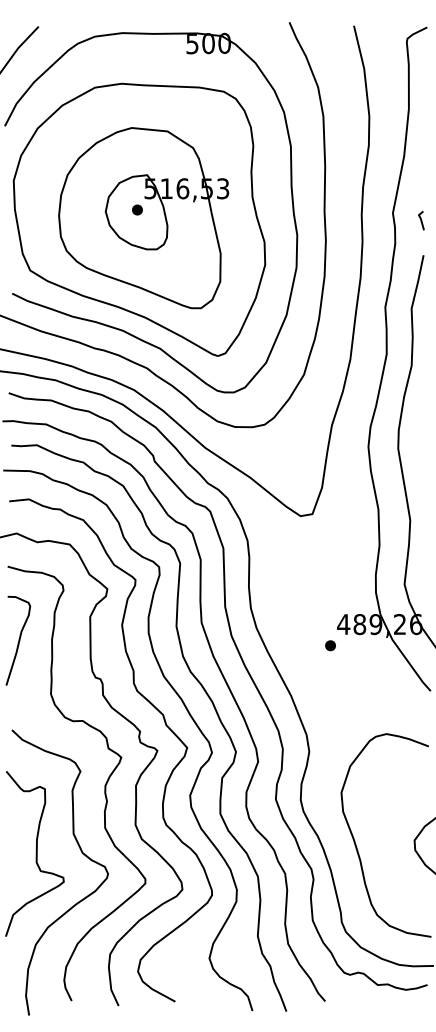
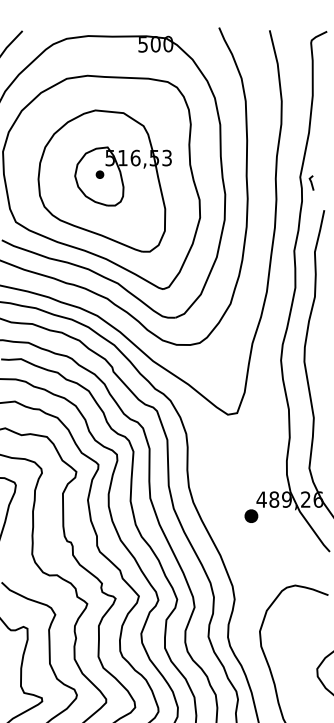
line: (421, 220) -> (311, 182), moved
part: (330, 645) -> (251, 516), size x1.6

